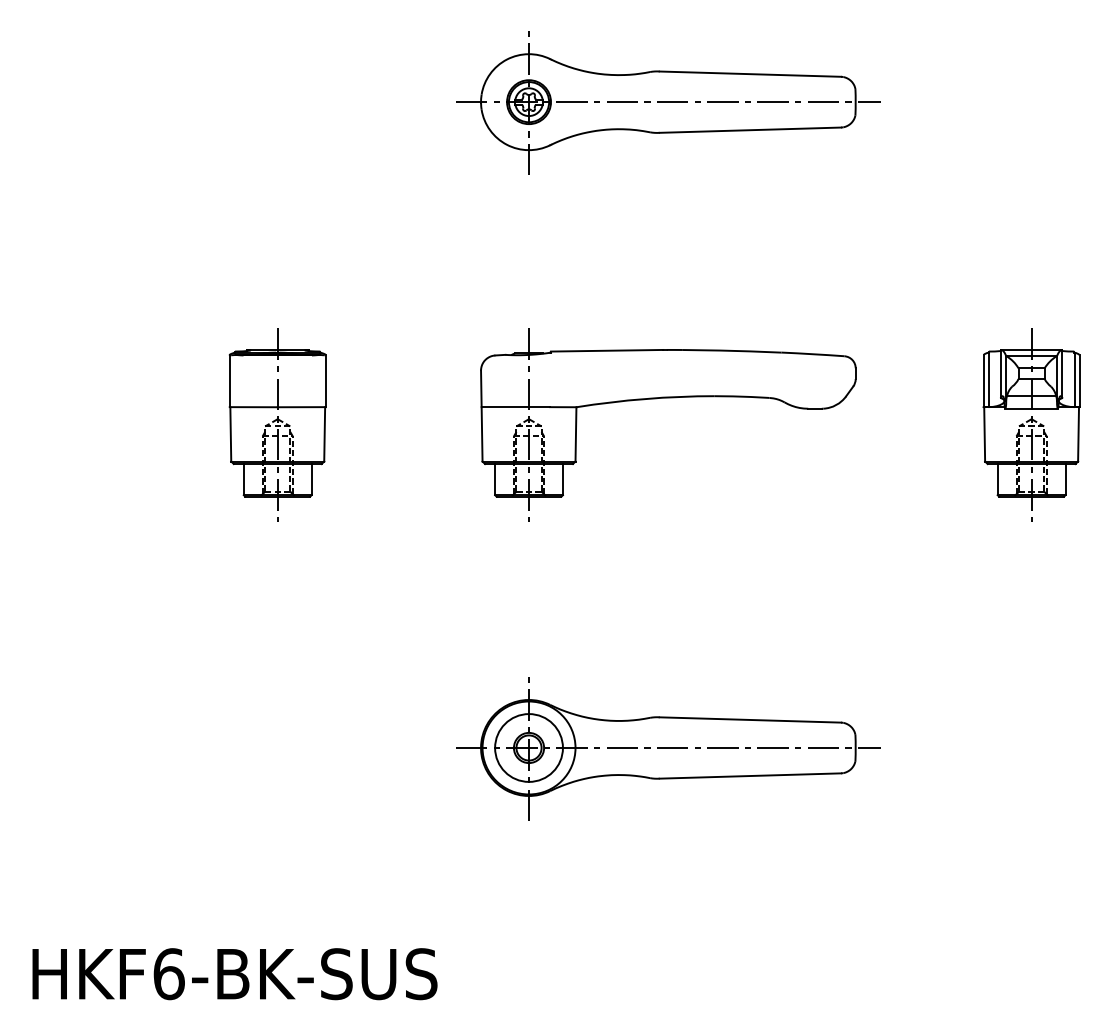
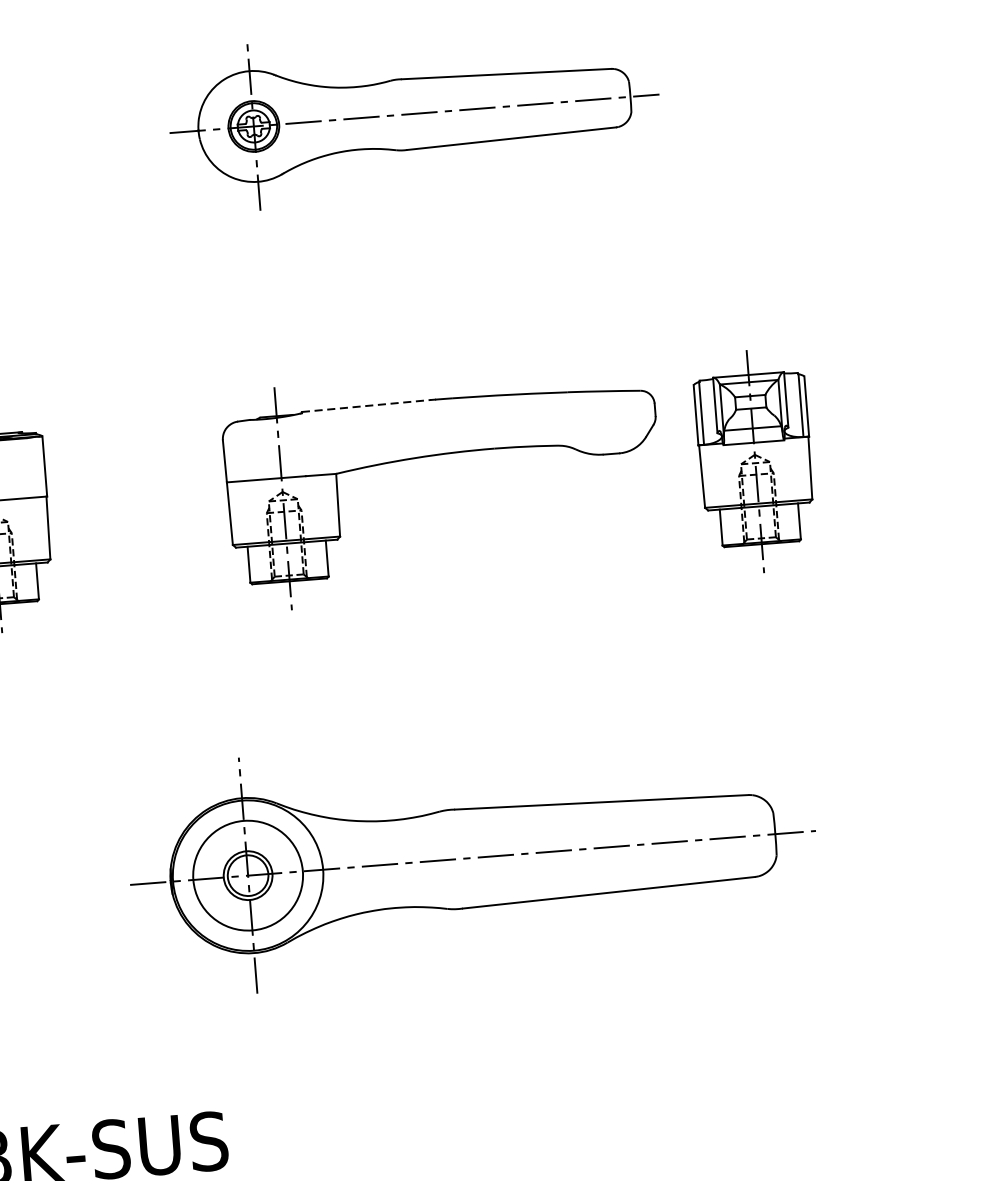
line: (607, 350) -> (366, 405), solid -> dashed
part: (1031, 424) -> (755, 460), moved
part: (668, 748) -> (473, 858), size x1.4

